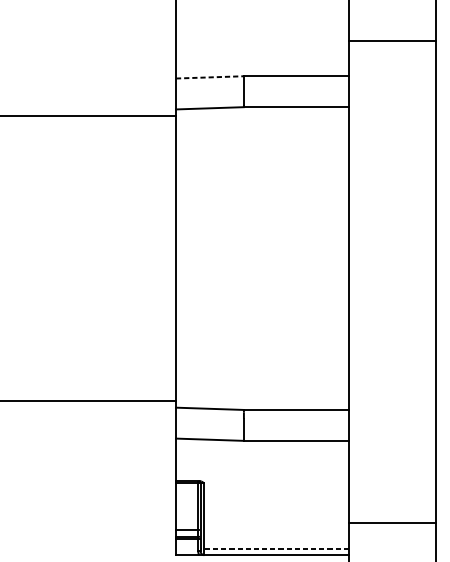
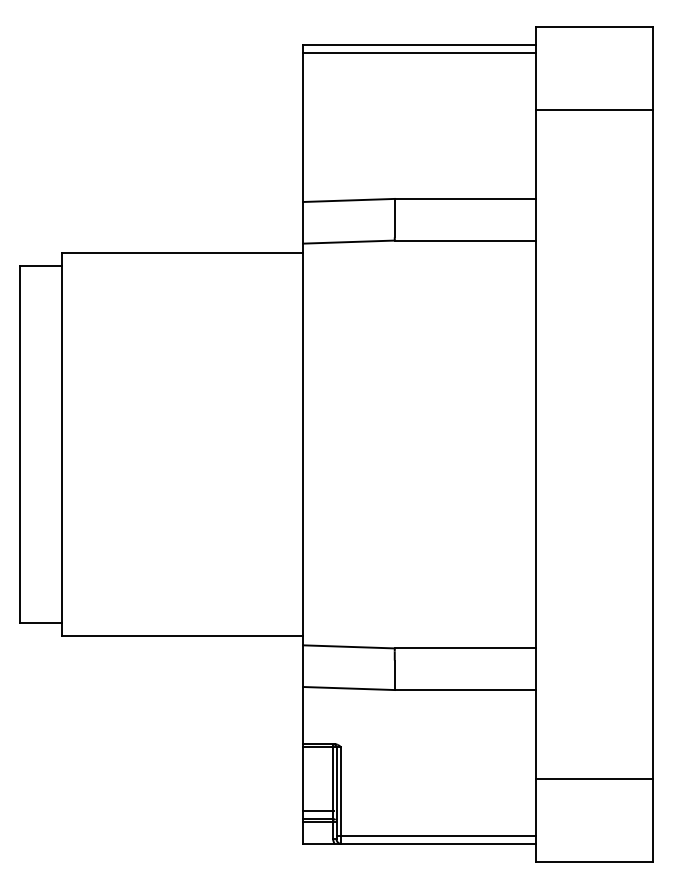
line: (392, 41) -> (594, 109), moved
line: (209, 77) -> (348, 200), dashed -> solid
line: (392, 523) -> (594, 779), moved
line: (274, 548) -> (436, 835), dashed -> solid

